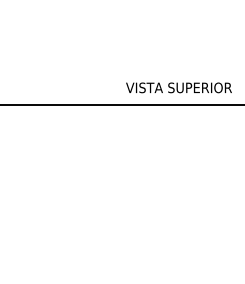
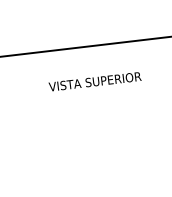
text: (178, 87) -> (94, 81), moved

